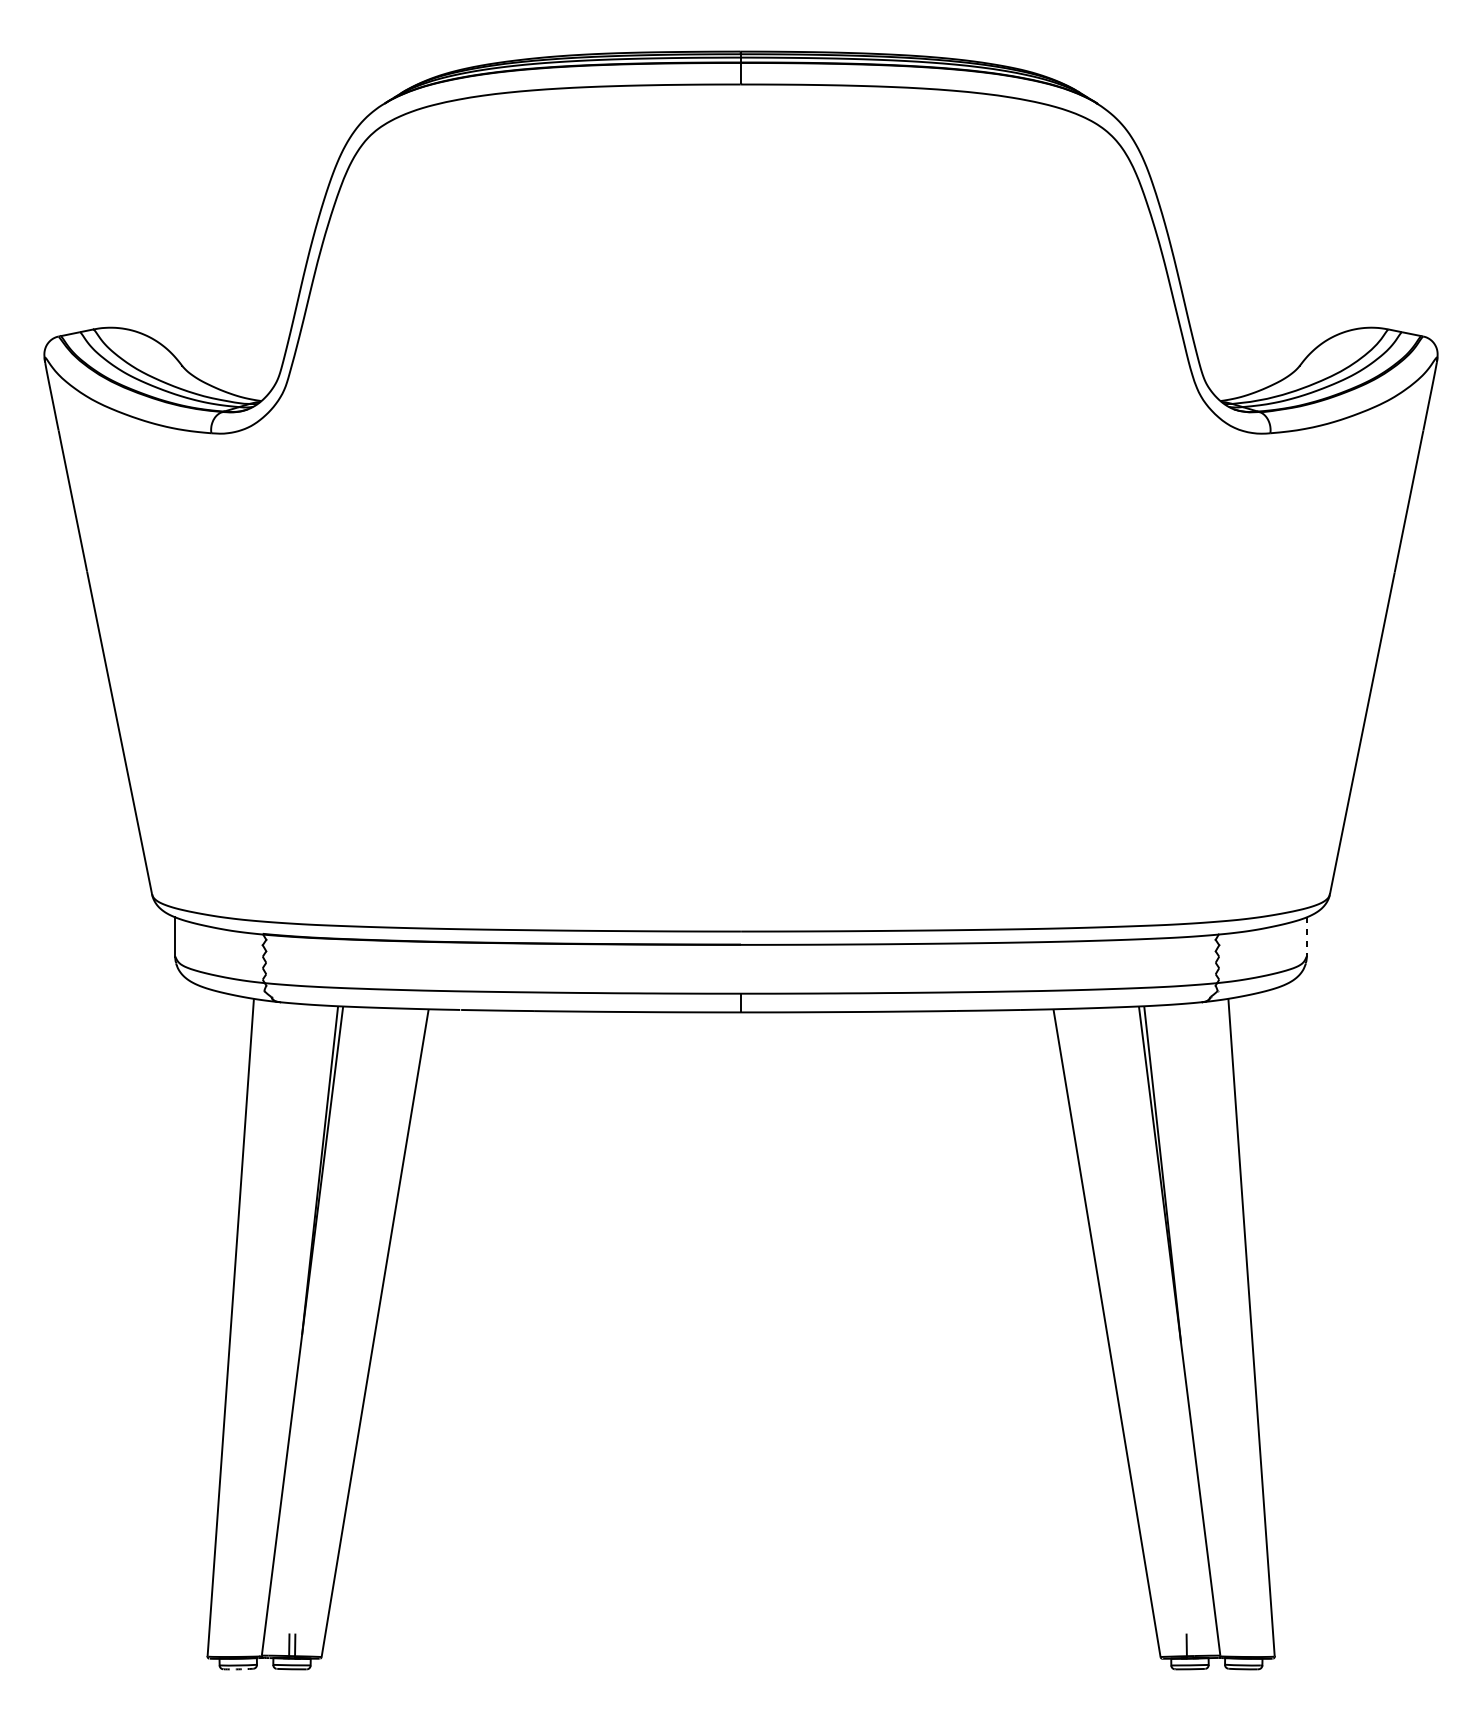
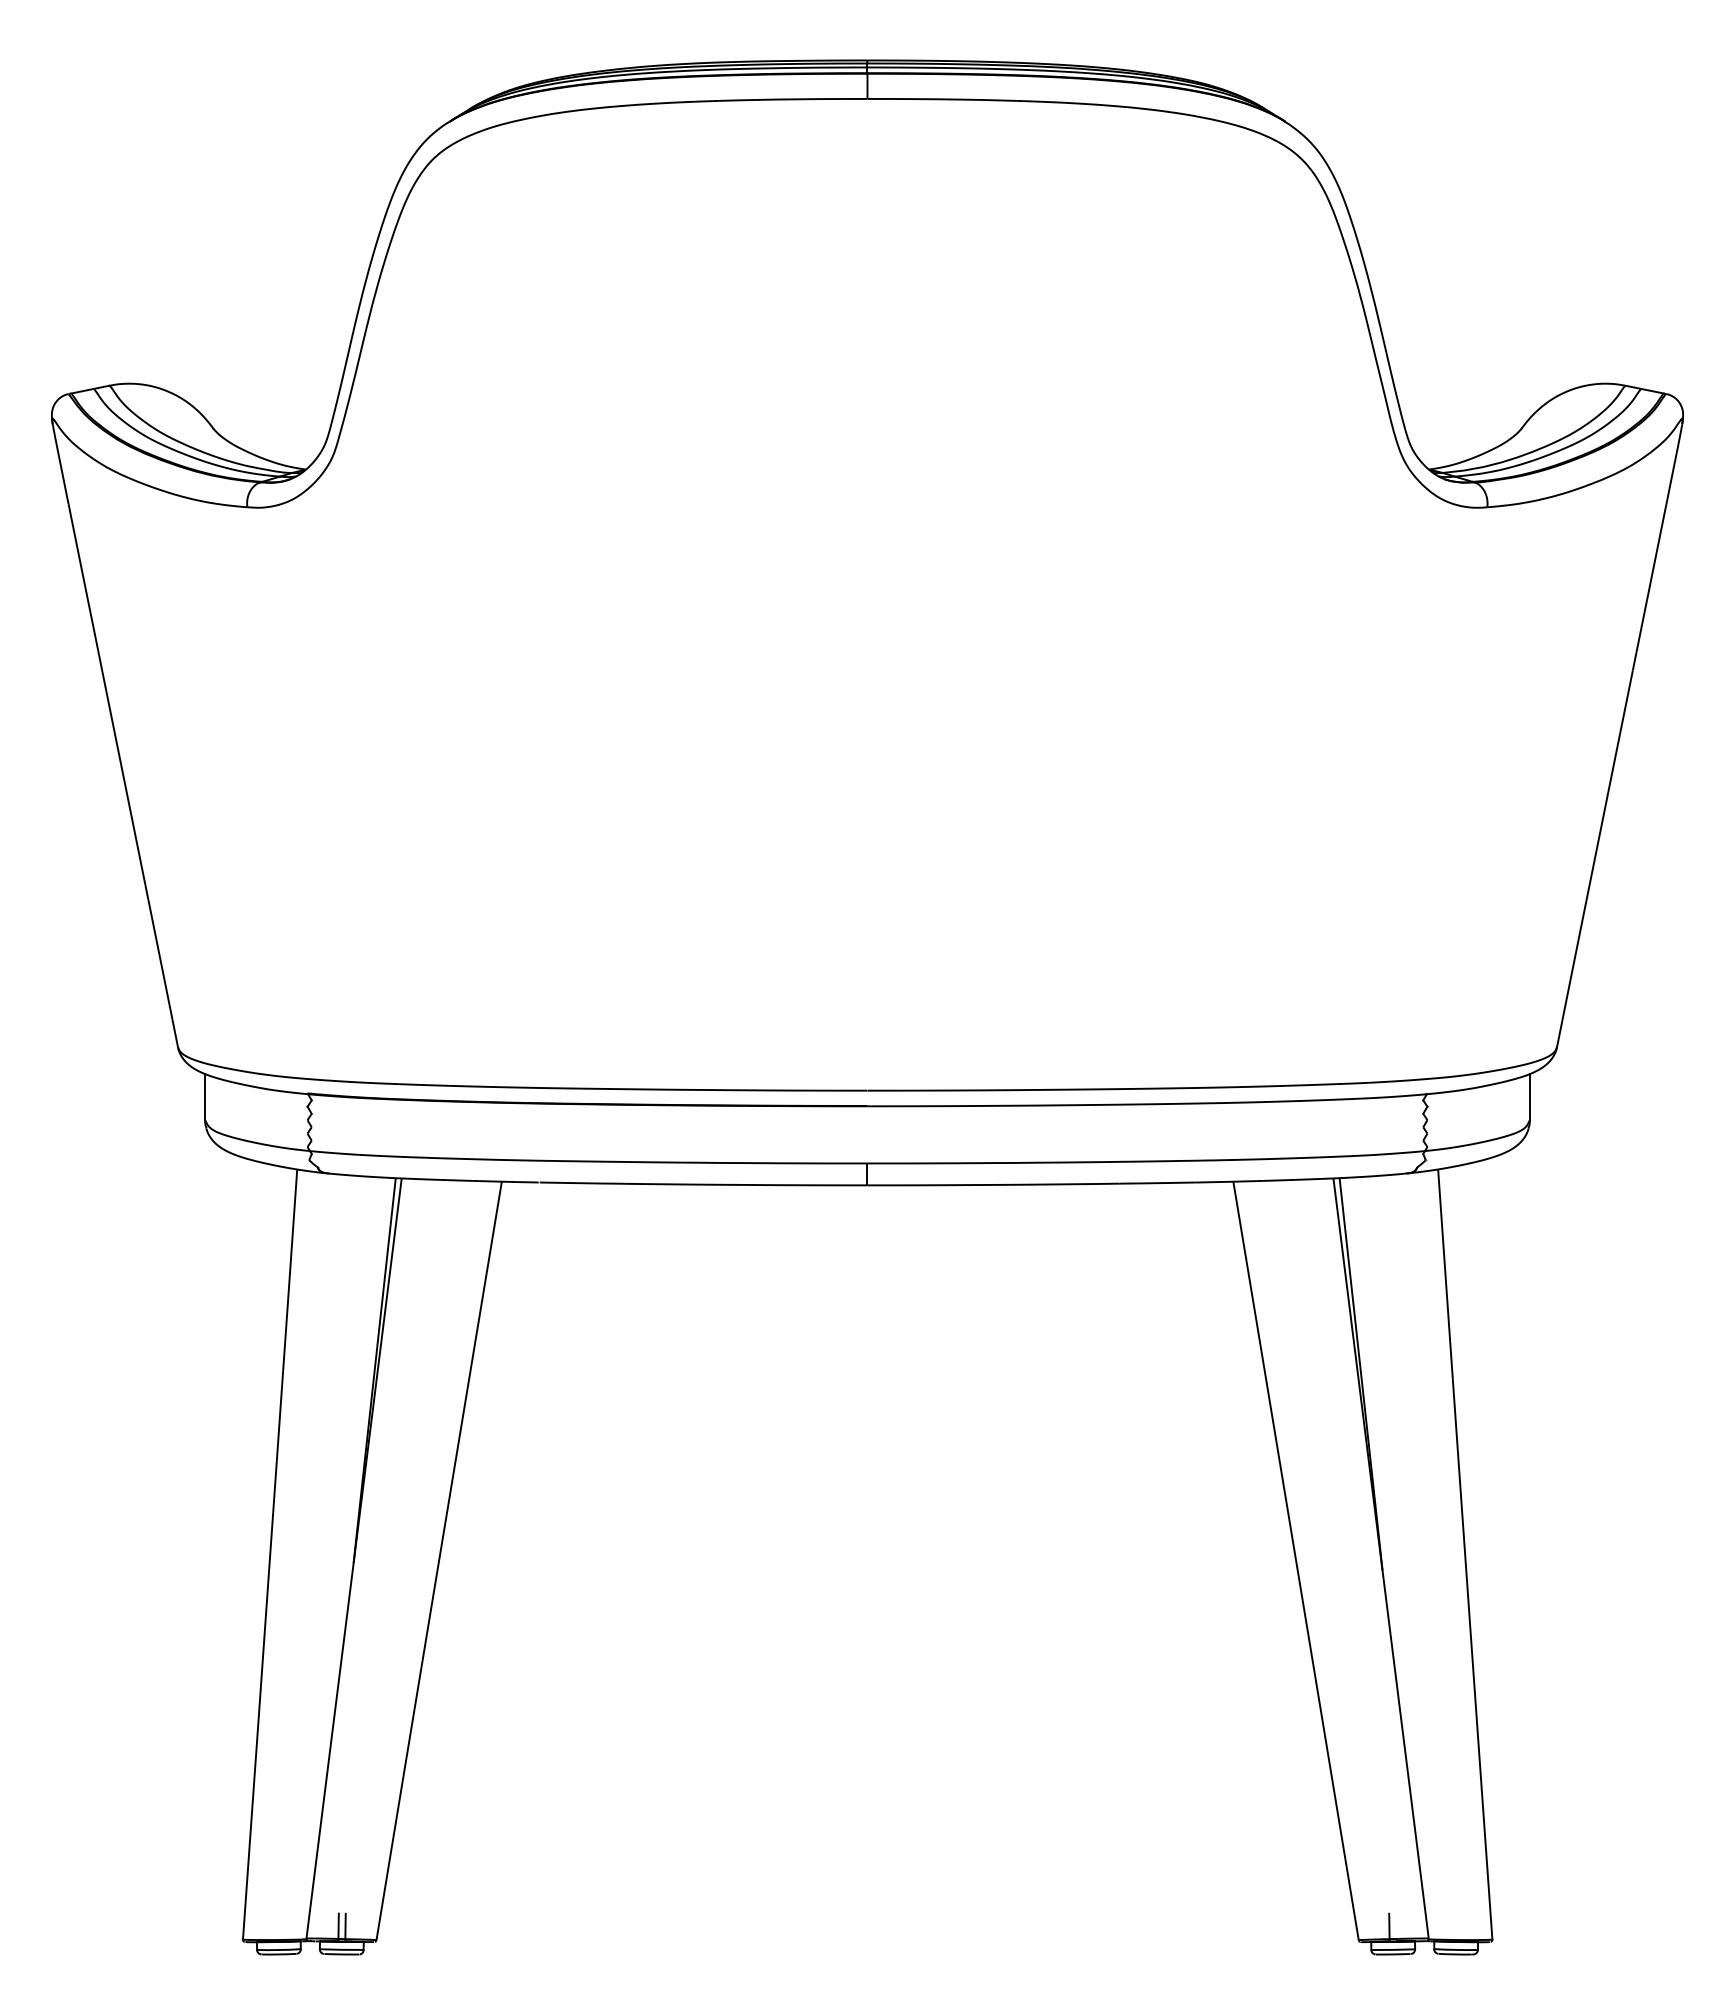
line: (1306, 937) -> (1529, 1097), dashed -> solid
arc: (238, 1669) -> (279, 1954), dashed -> solid

